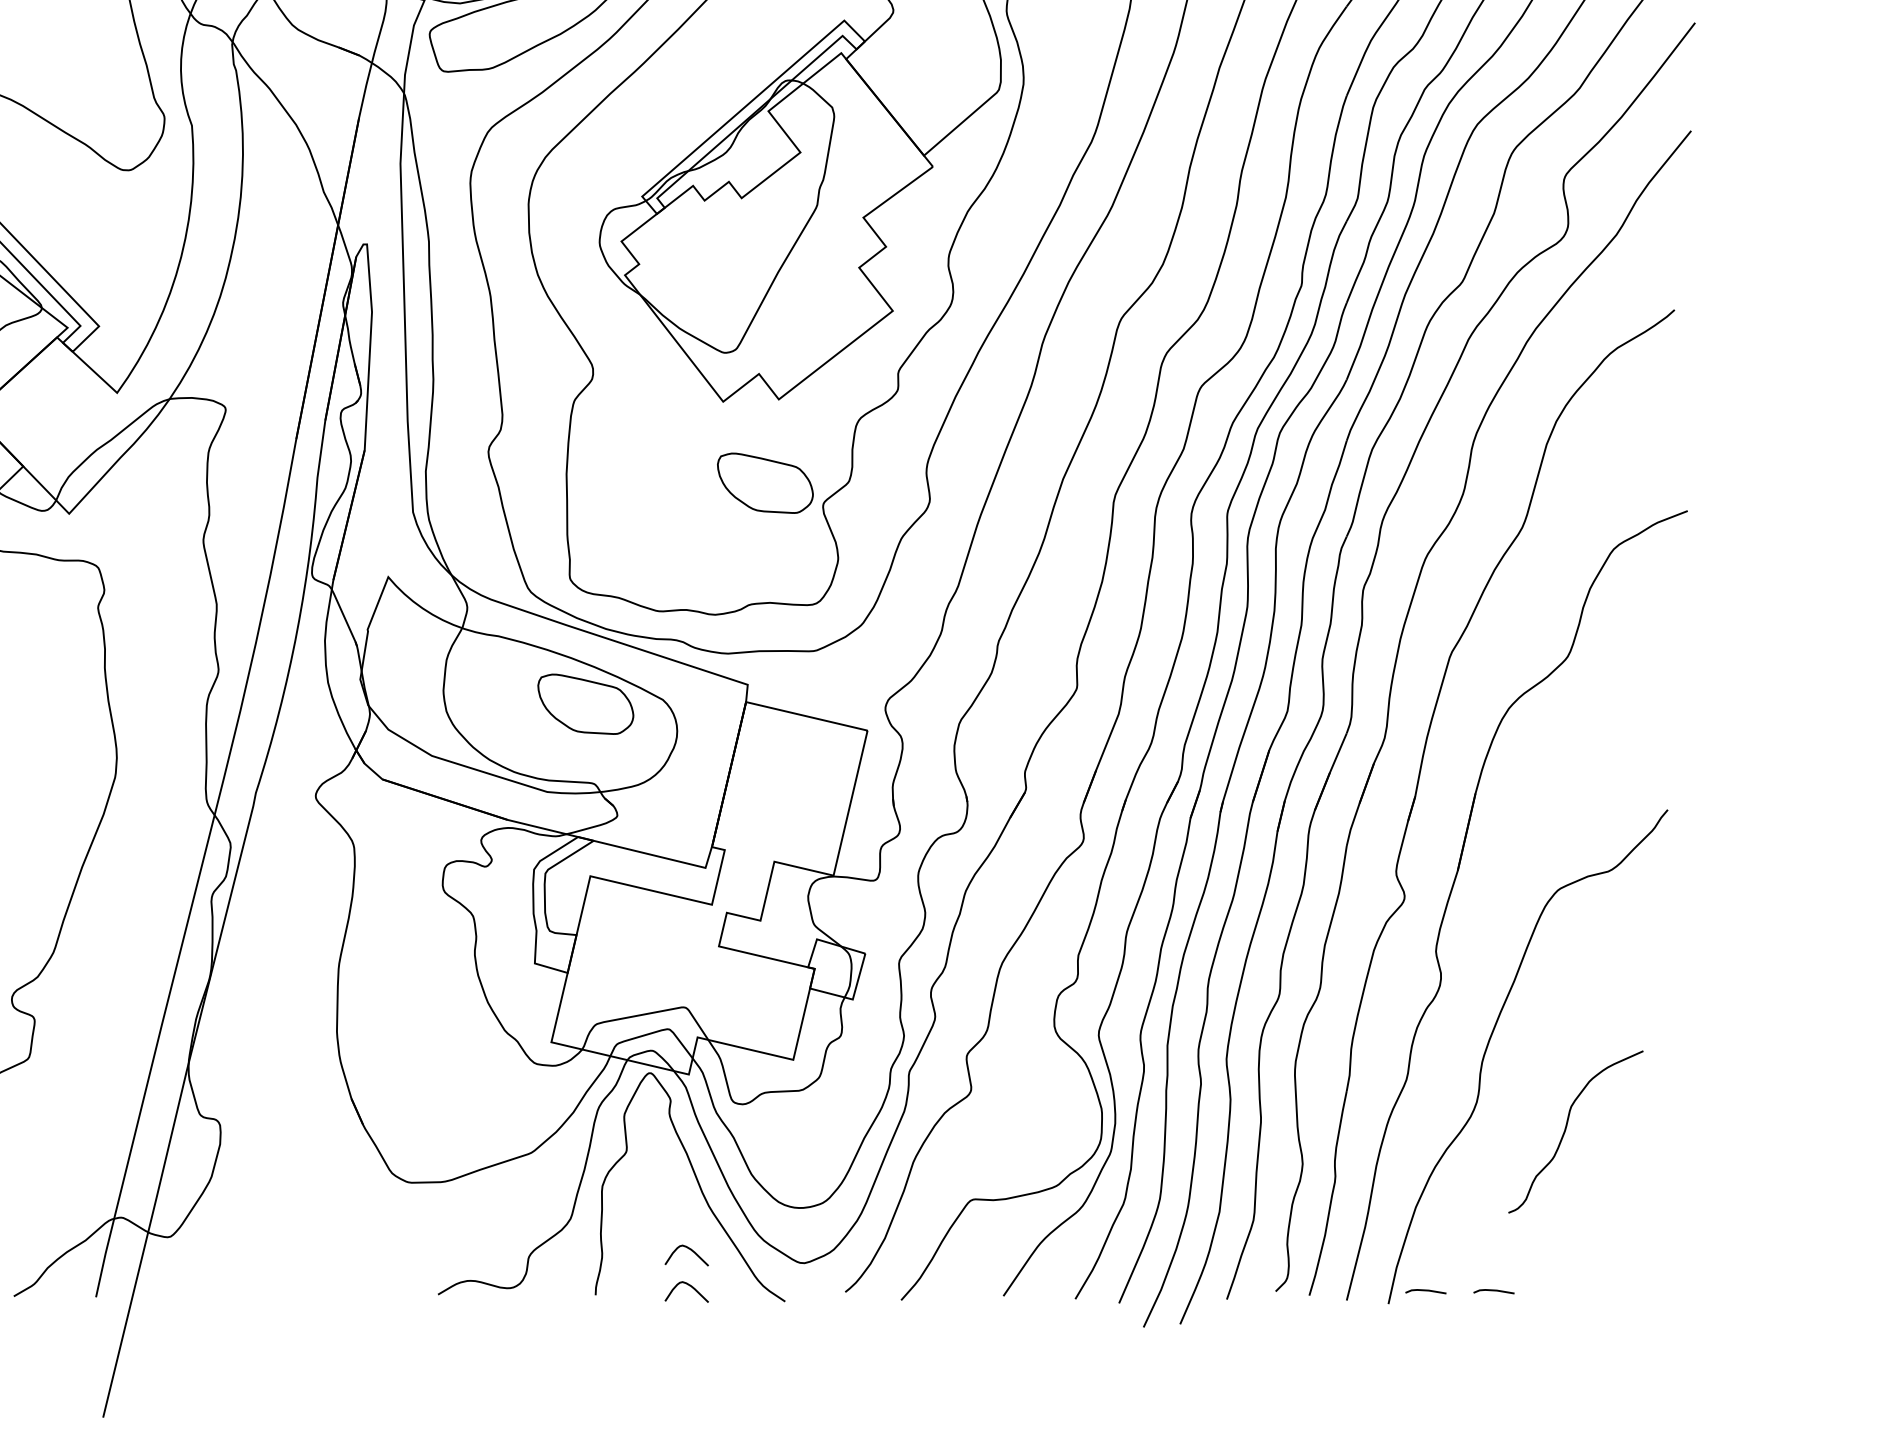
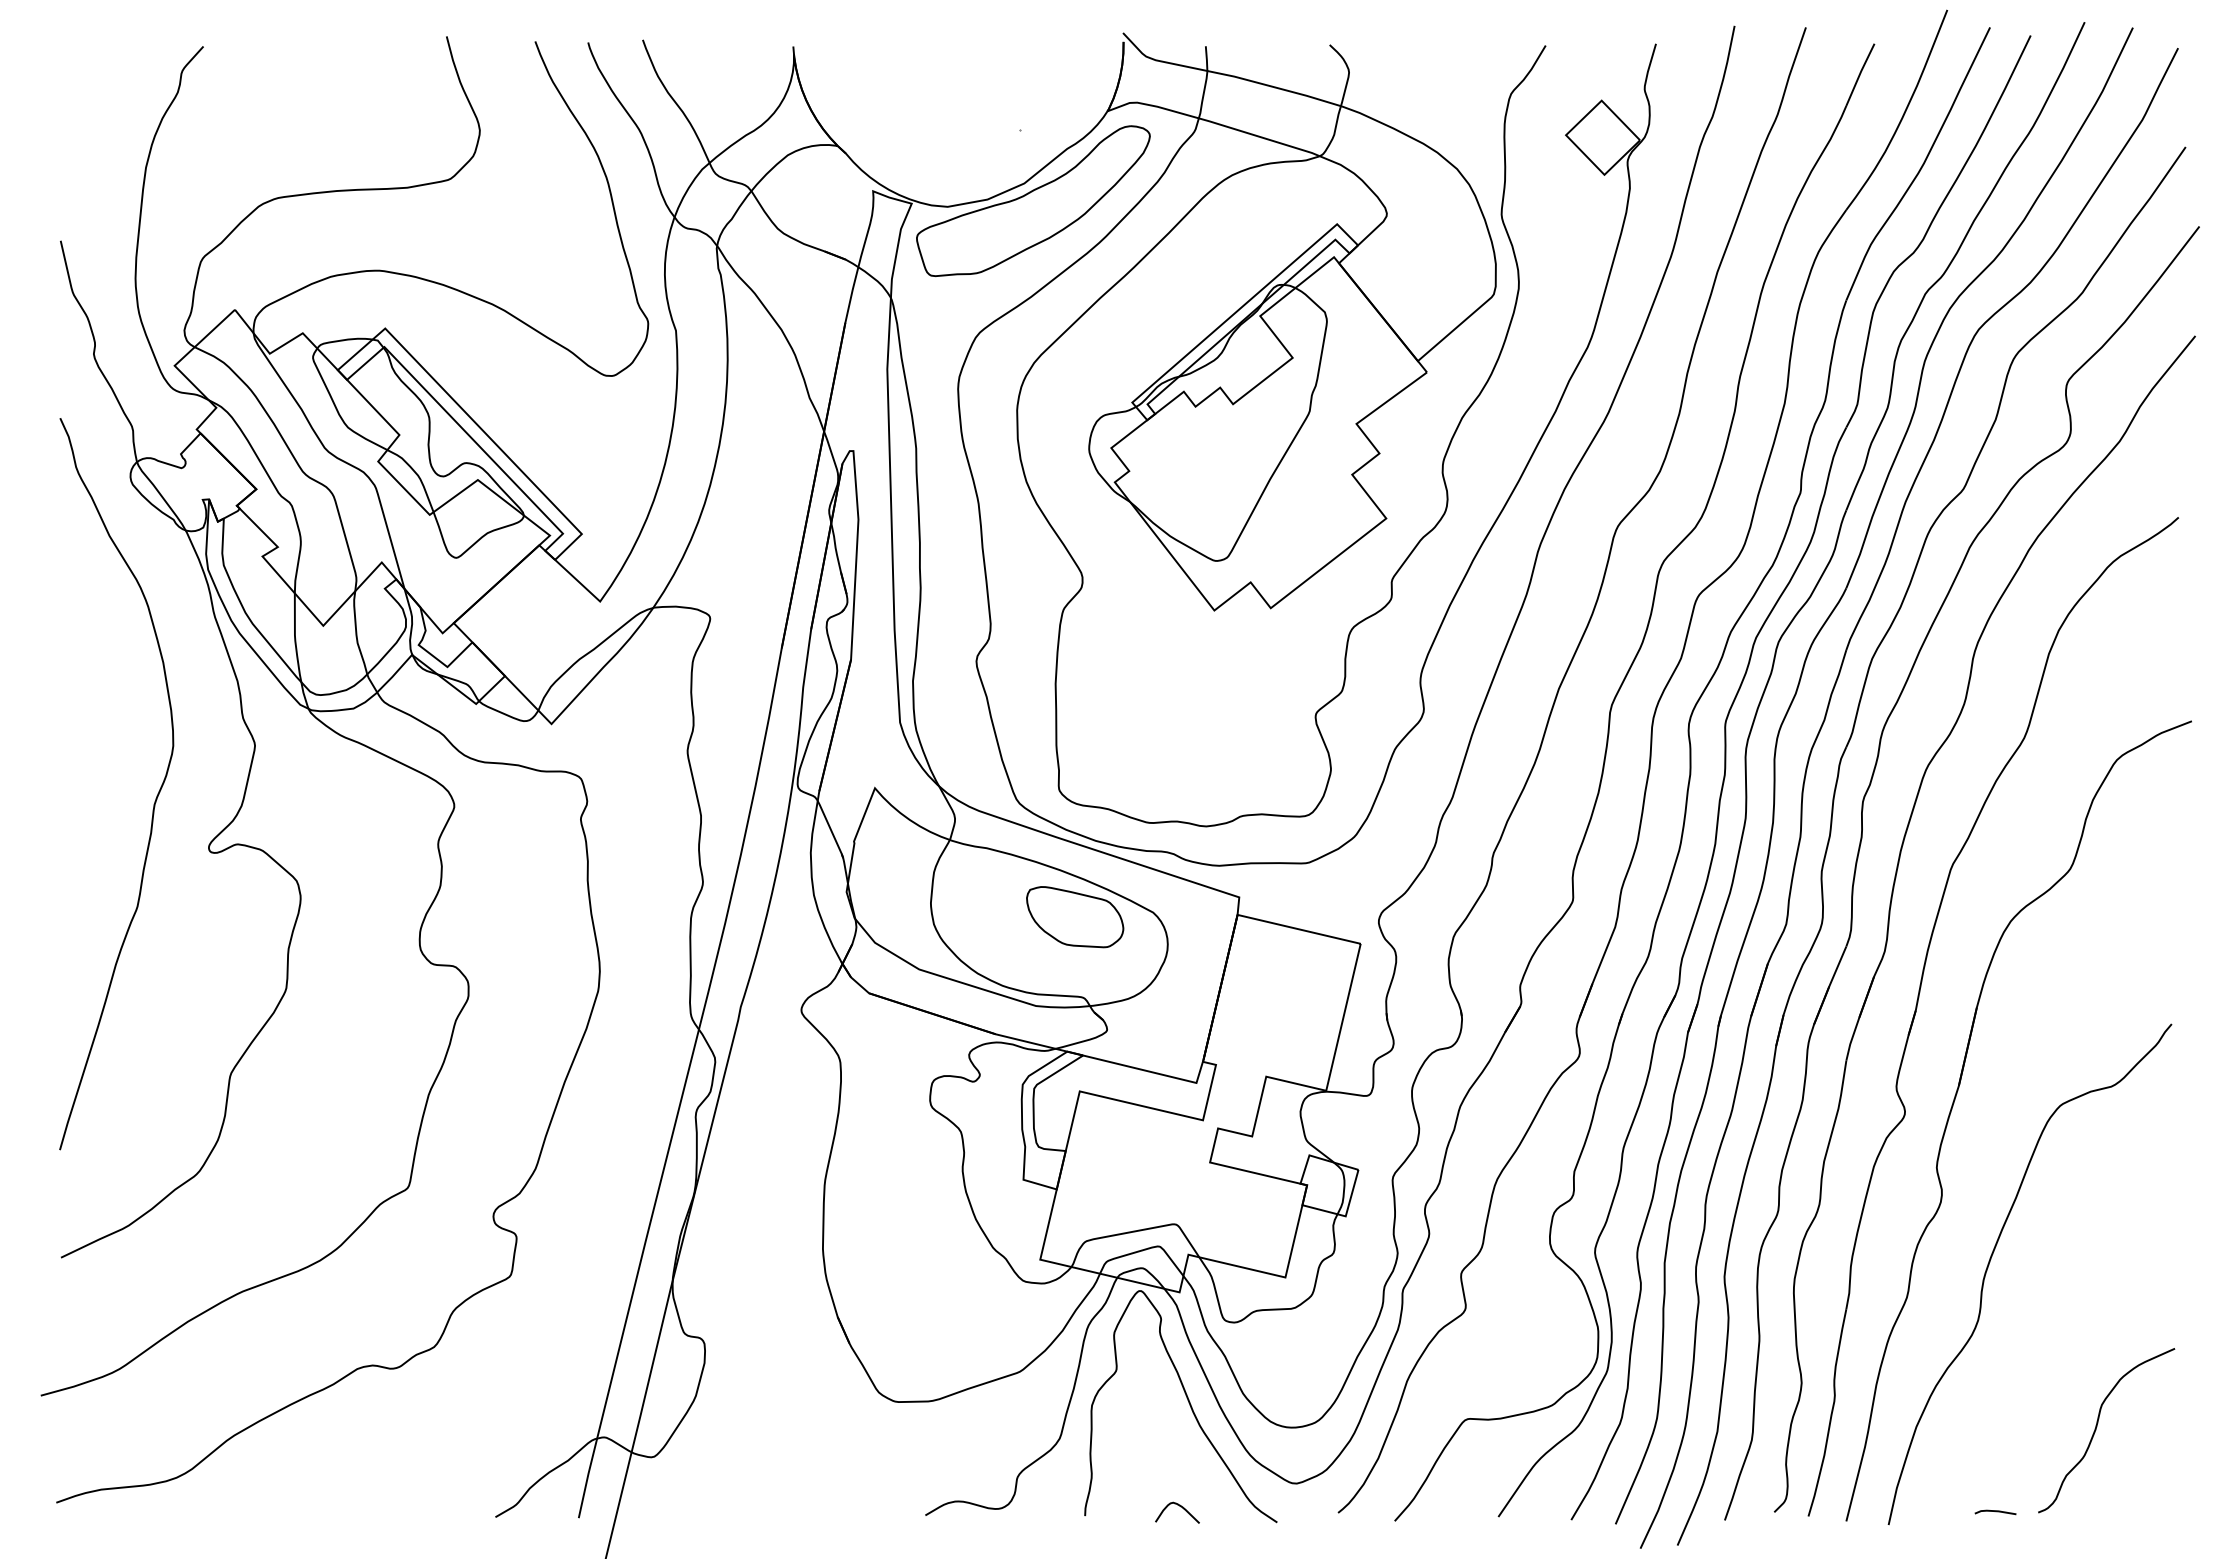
part: (765, 483) -> (1257, 693), removed
curve: (1566, 1127) -> (2097, 1426), moved
curve: (689, 1250) -> (1180, 1470), removed
line: (1425, 1291) -> (1926, 1512), removed

